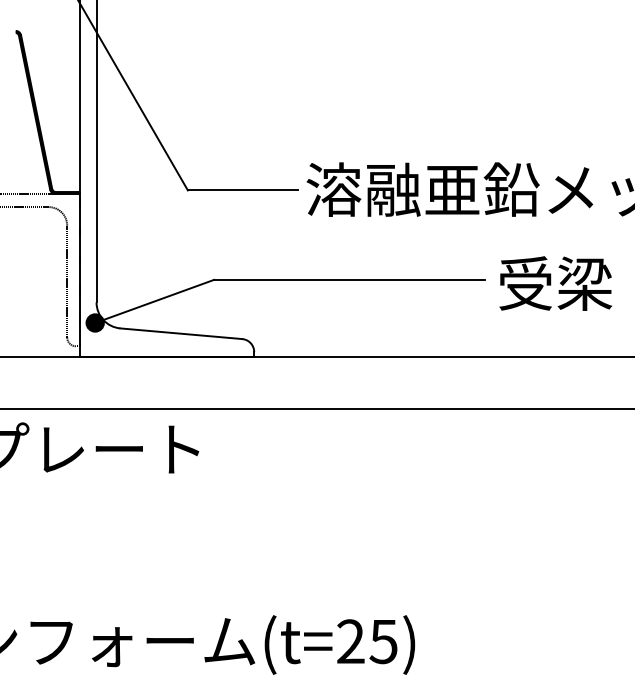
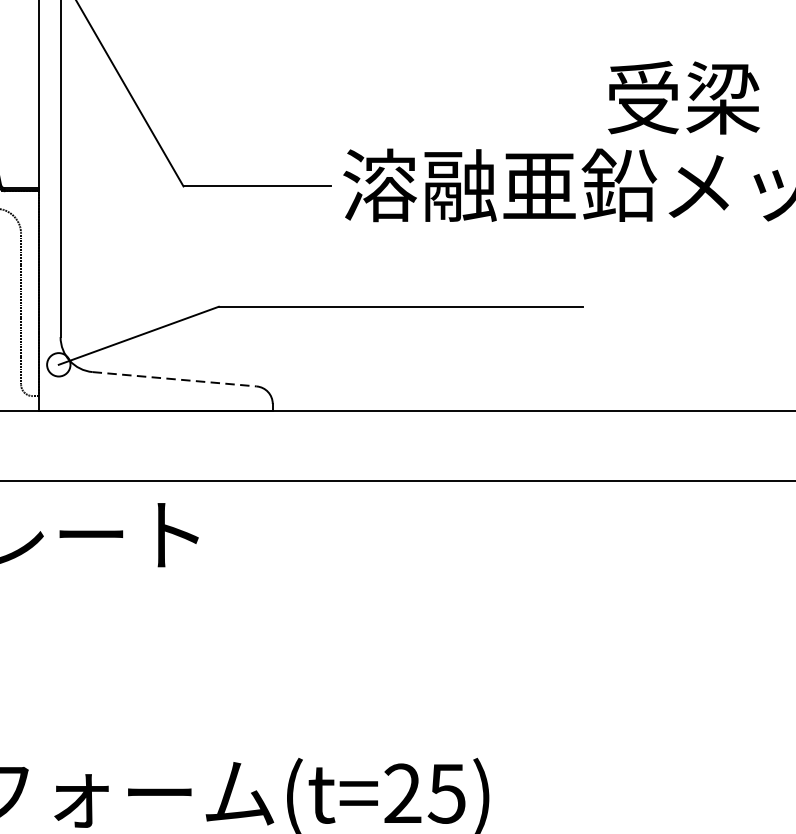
text: (555, 283) -> (683, 97), moved
fill: (94, 322) -> (57, 364), removed
line: (181, 333) -> (174, 378), solid -> dashed

